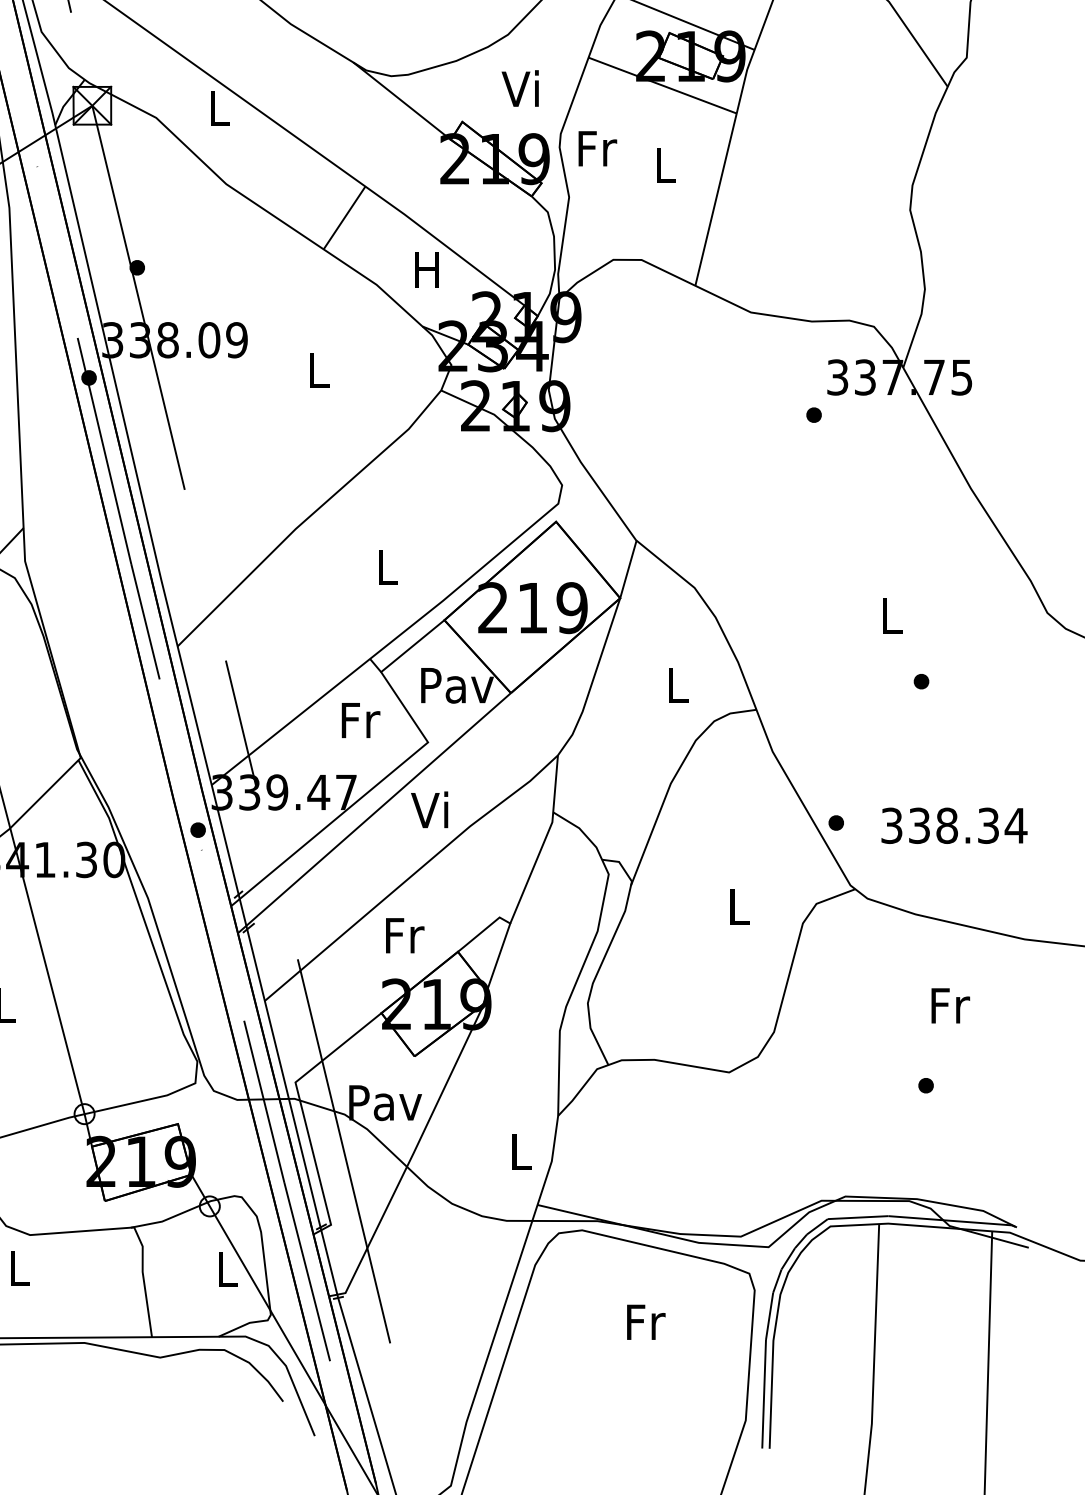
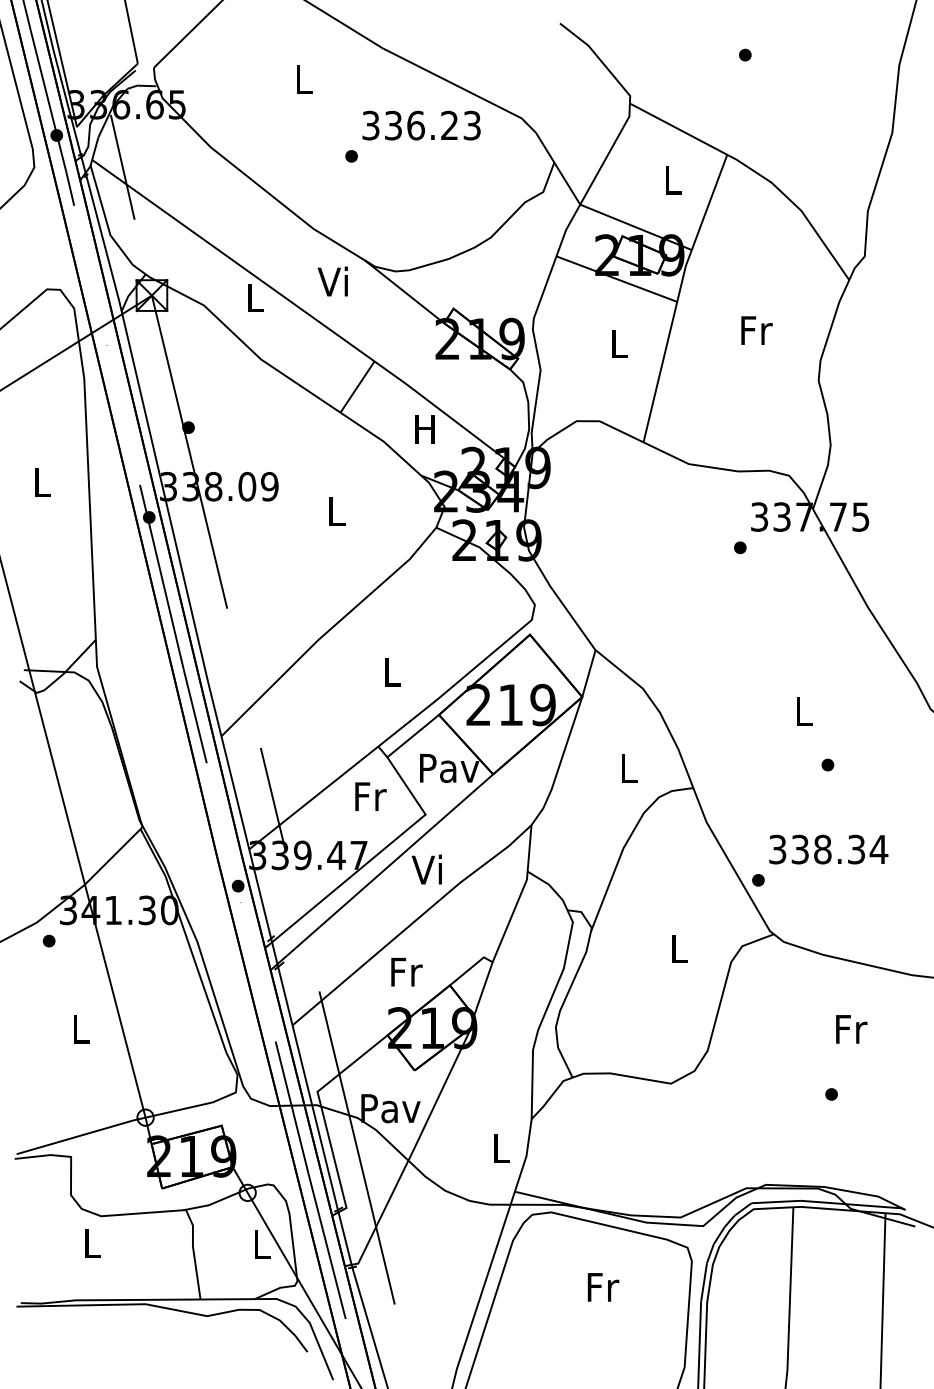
text: (519, 88) -> (332, 281), moved
text: (597, 148) -> (756, 330), moved
text: (954, 825) -> (828, 849), moved

